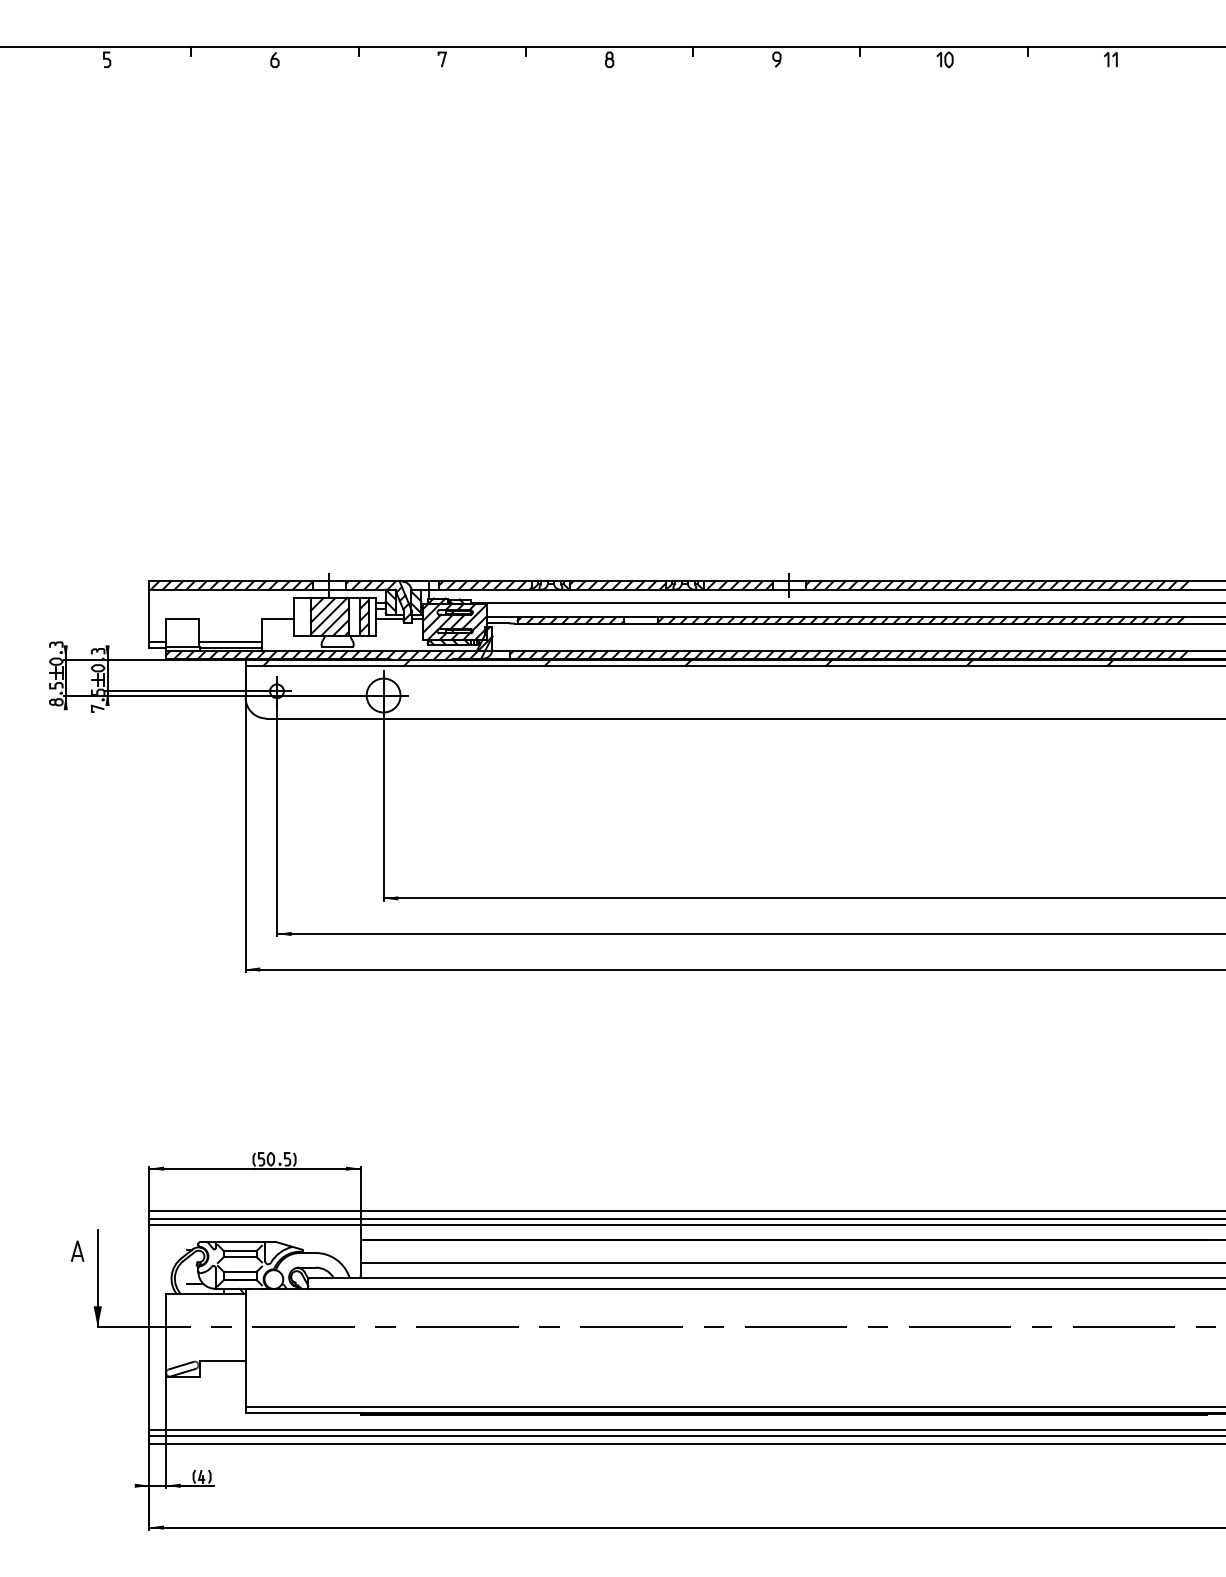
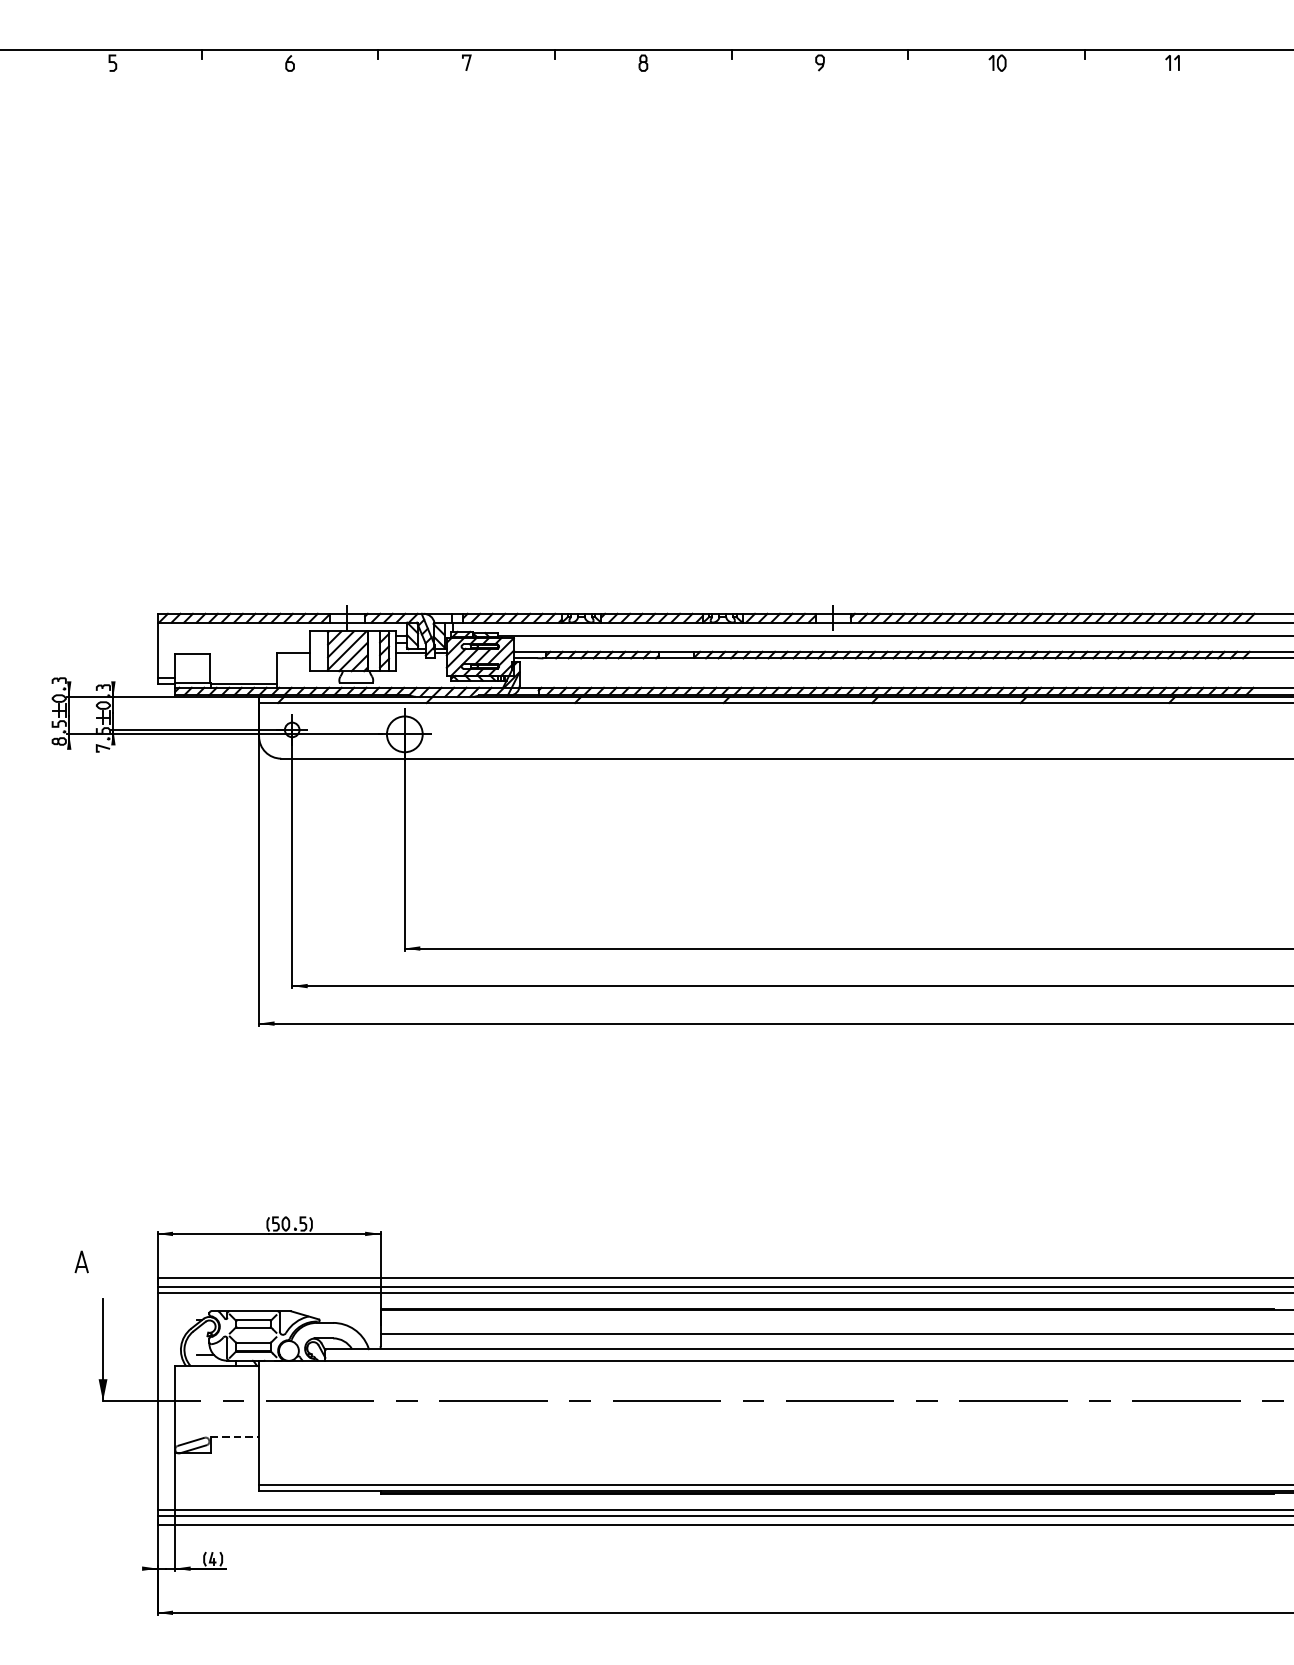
line: (230, 642) -> (243, 678), removed
part: (77, 1250) -> (81, 1261), moved
line: (223, 1360) -> (235, 1436), solid -> dashed

